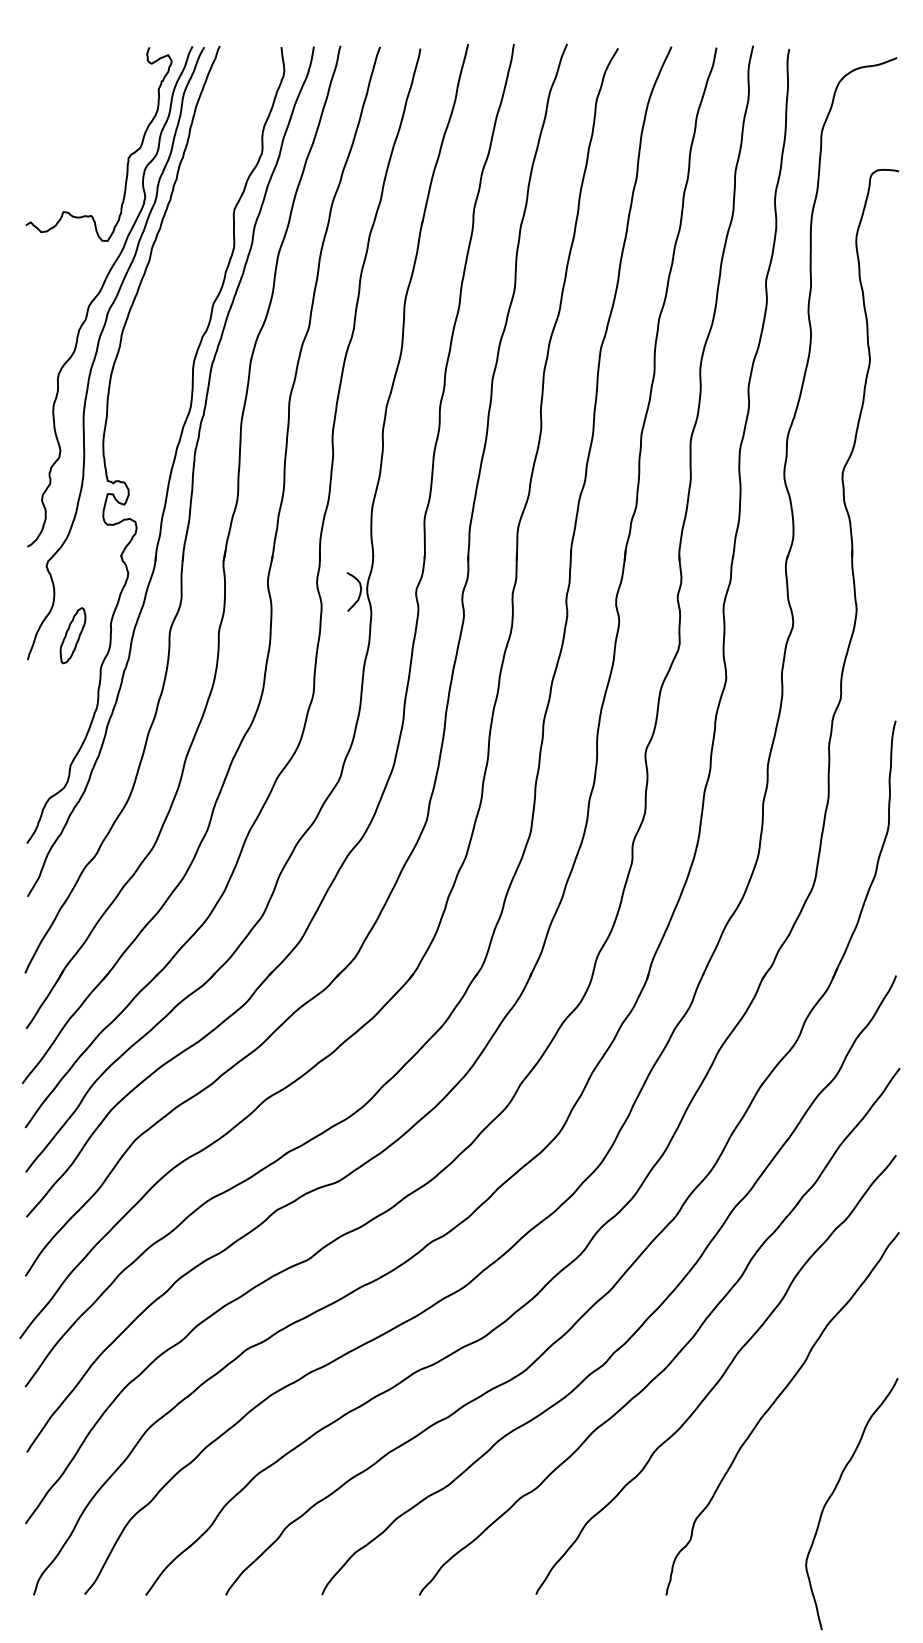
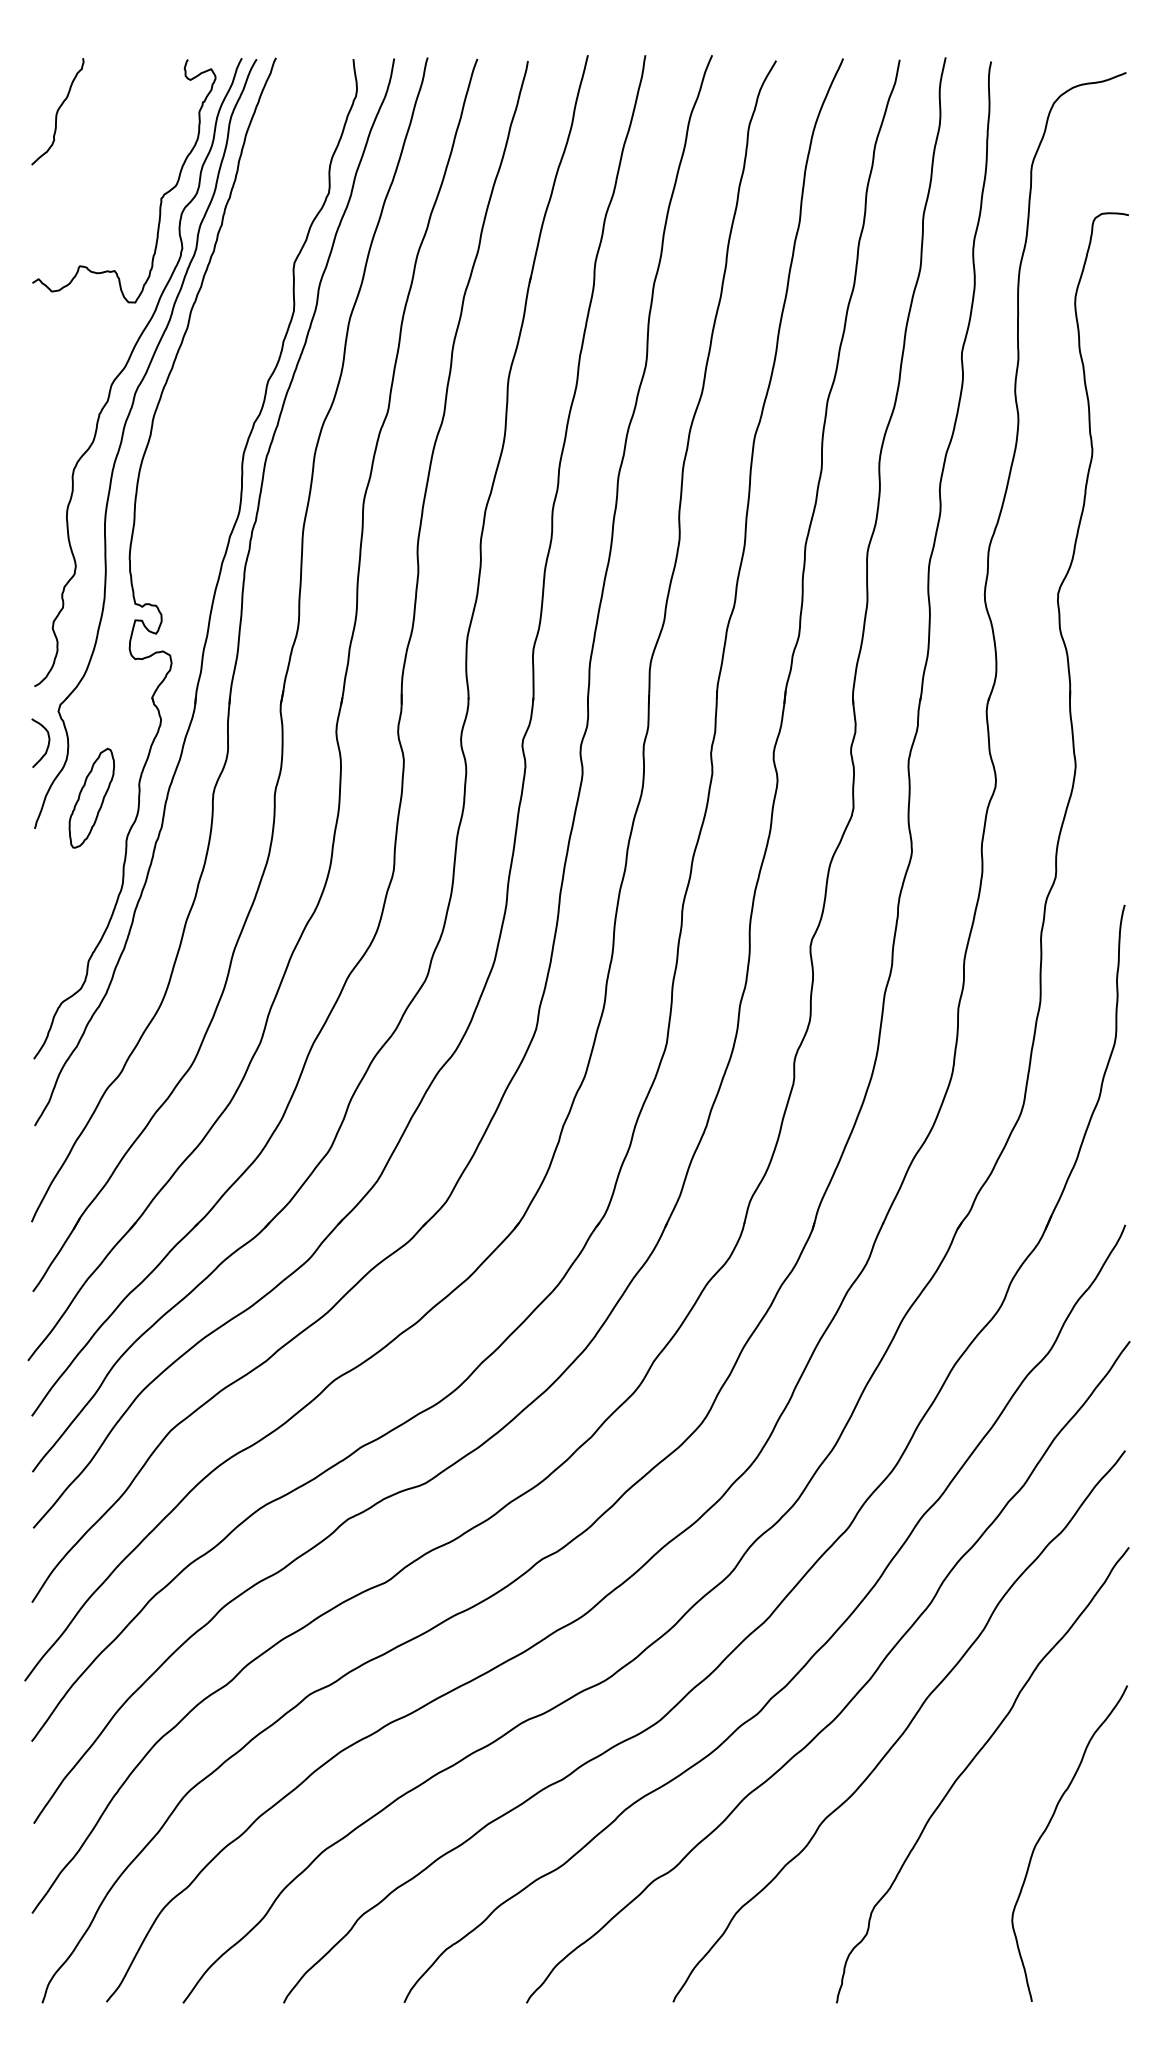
curve: (45, 88) -> (57, 111), added
curve: (359, 592) -> (47, 744), moved
part: (72, 635) -> (91, 797), size x1.43
curve: (833, 1493) -> (1046, 1830), moved

